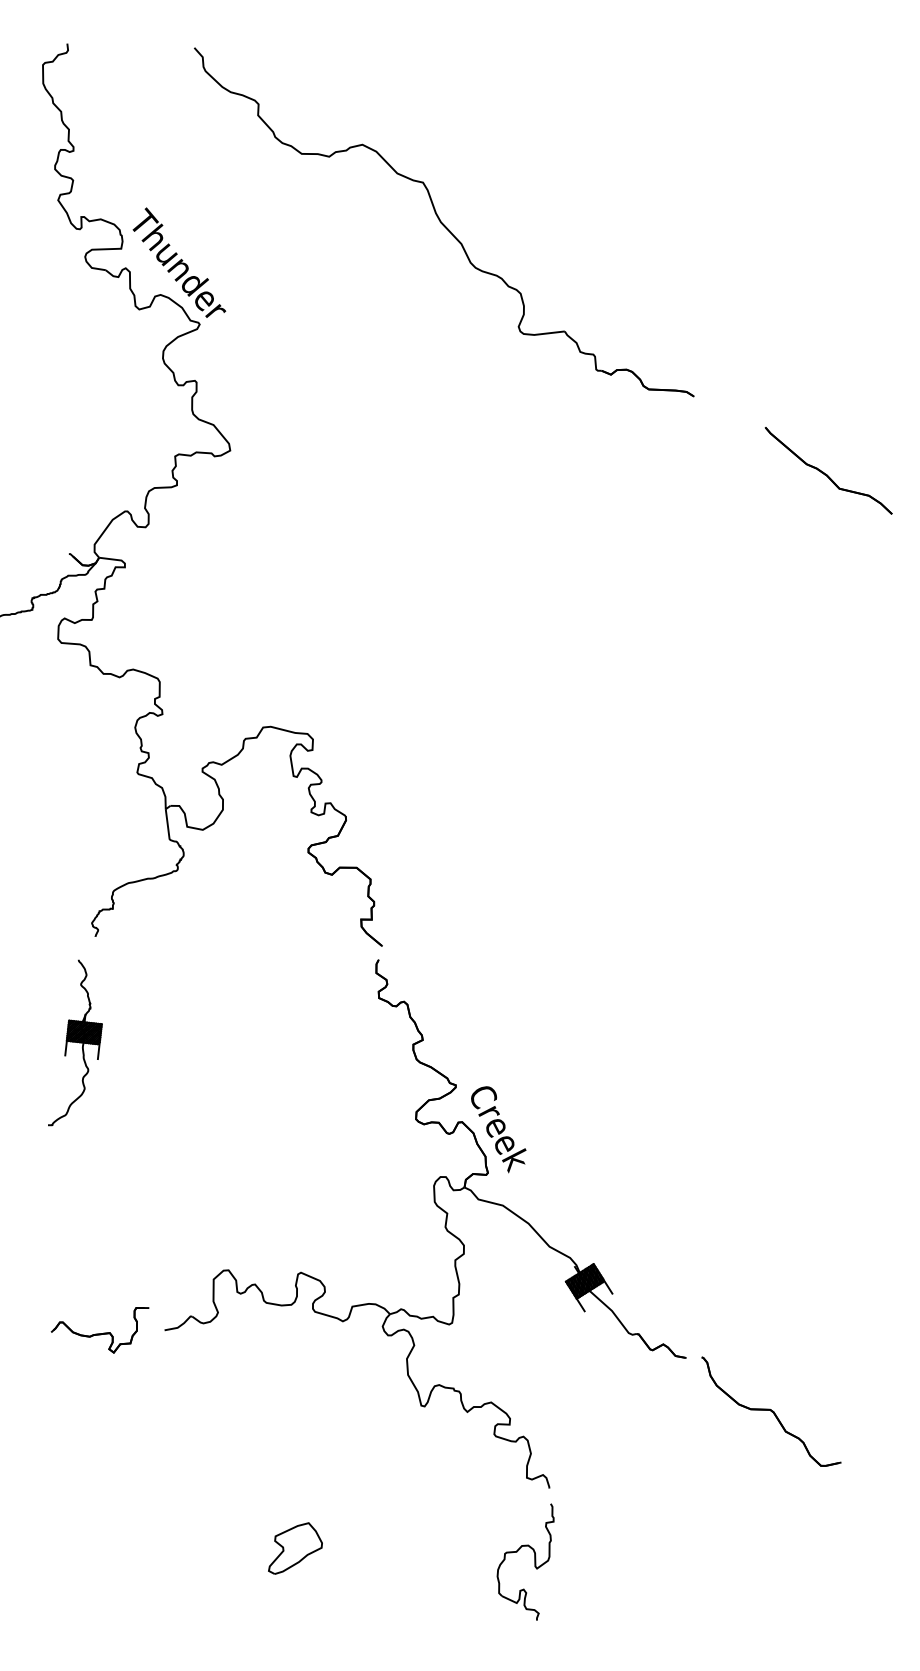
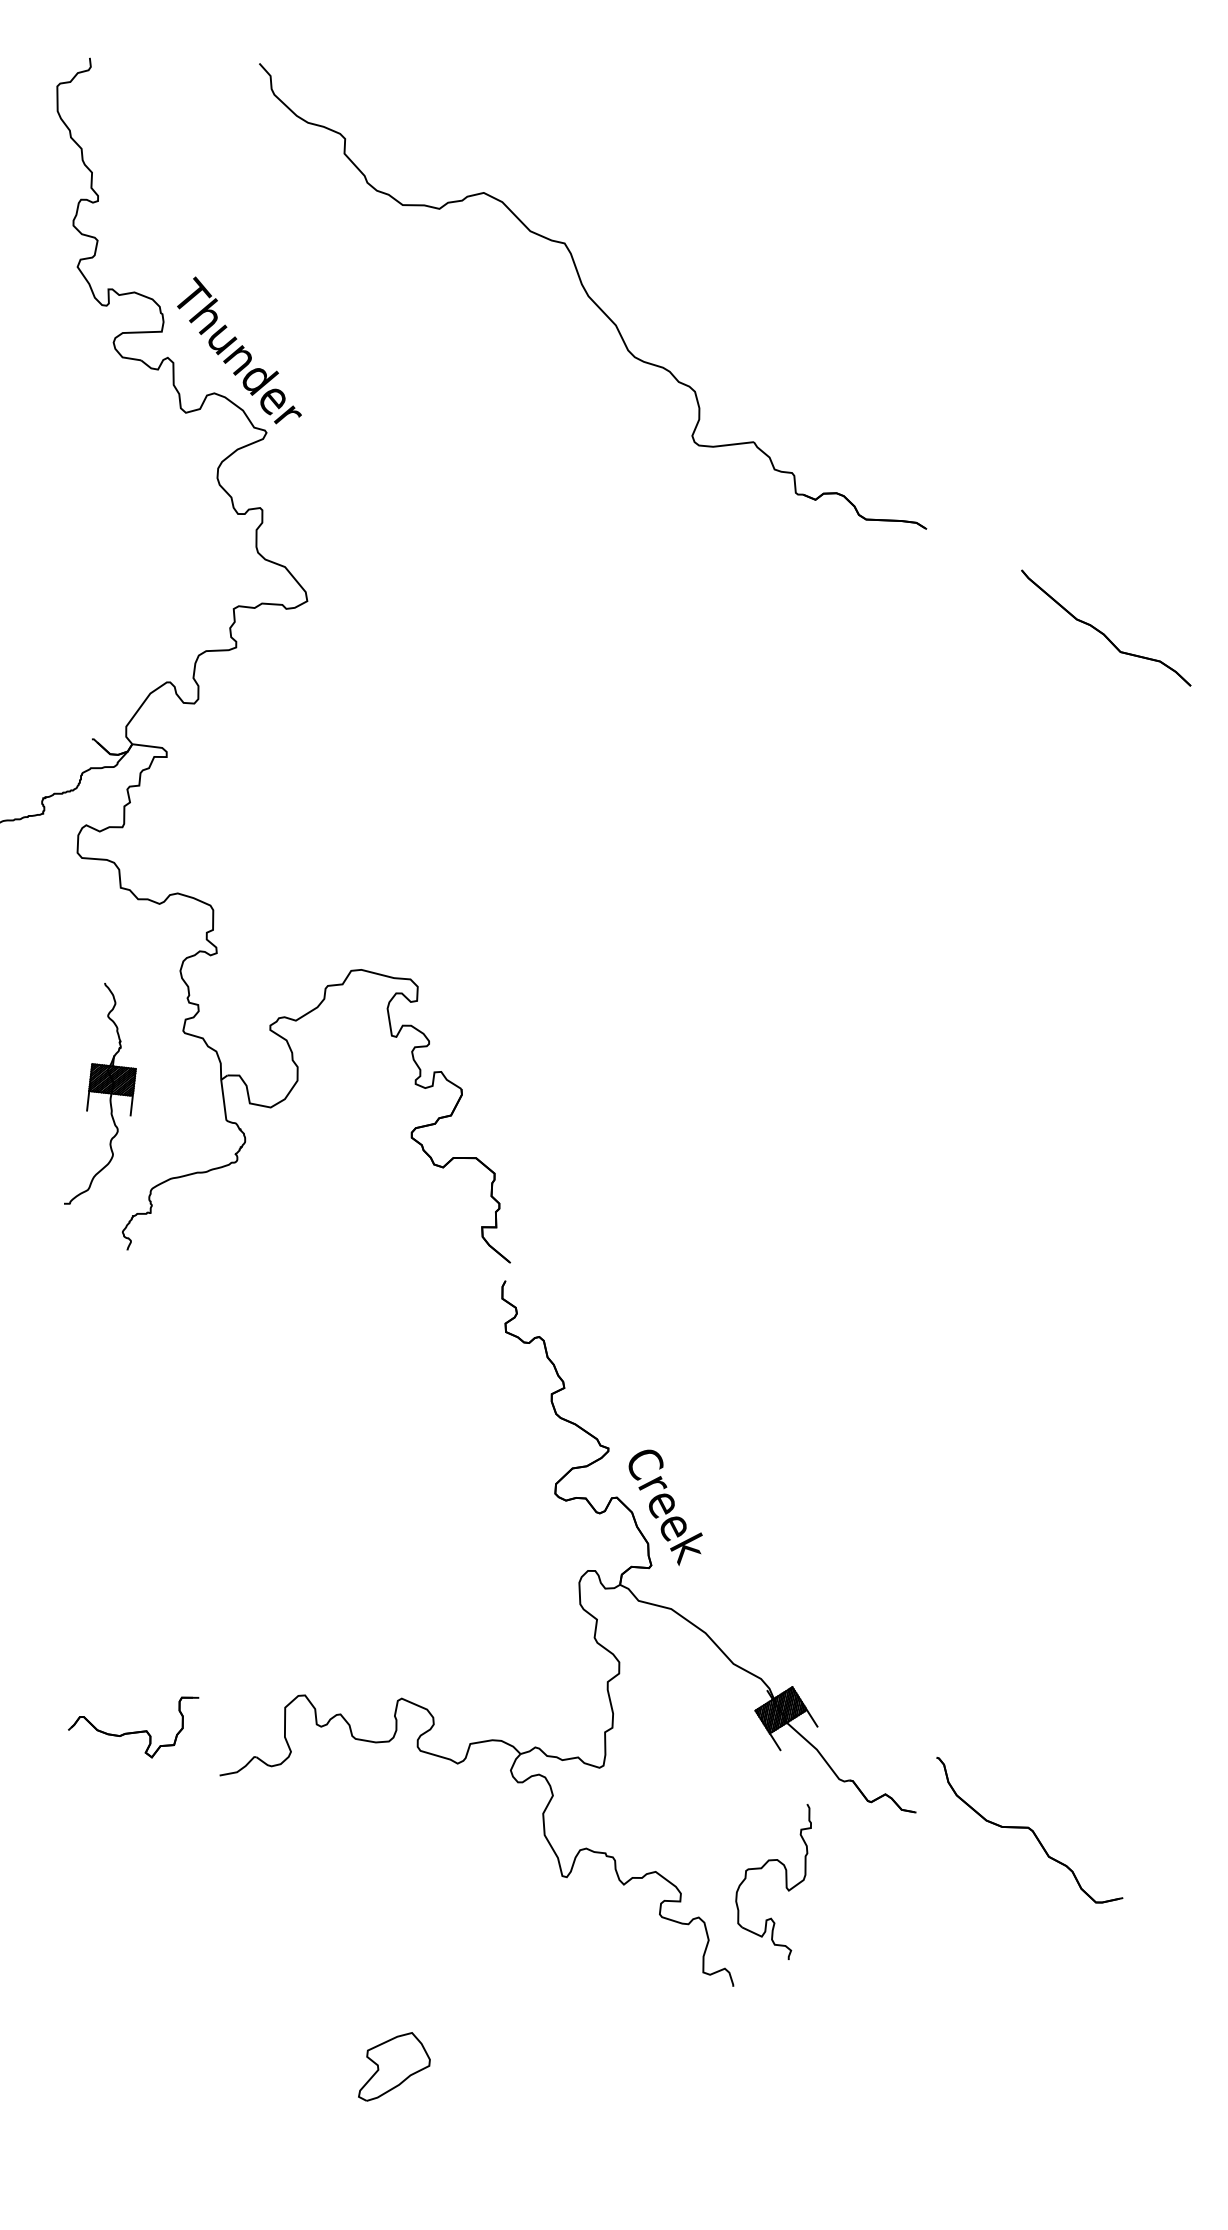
part: (75, 1042) -> (100, 1093), moved
part: (100, 1330) -> (133, 1727), moved
part: (771, 1411) -> (1029, 1829), moved
part: (534, 1561) -> (785, 1881), moved

